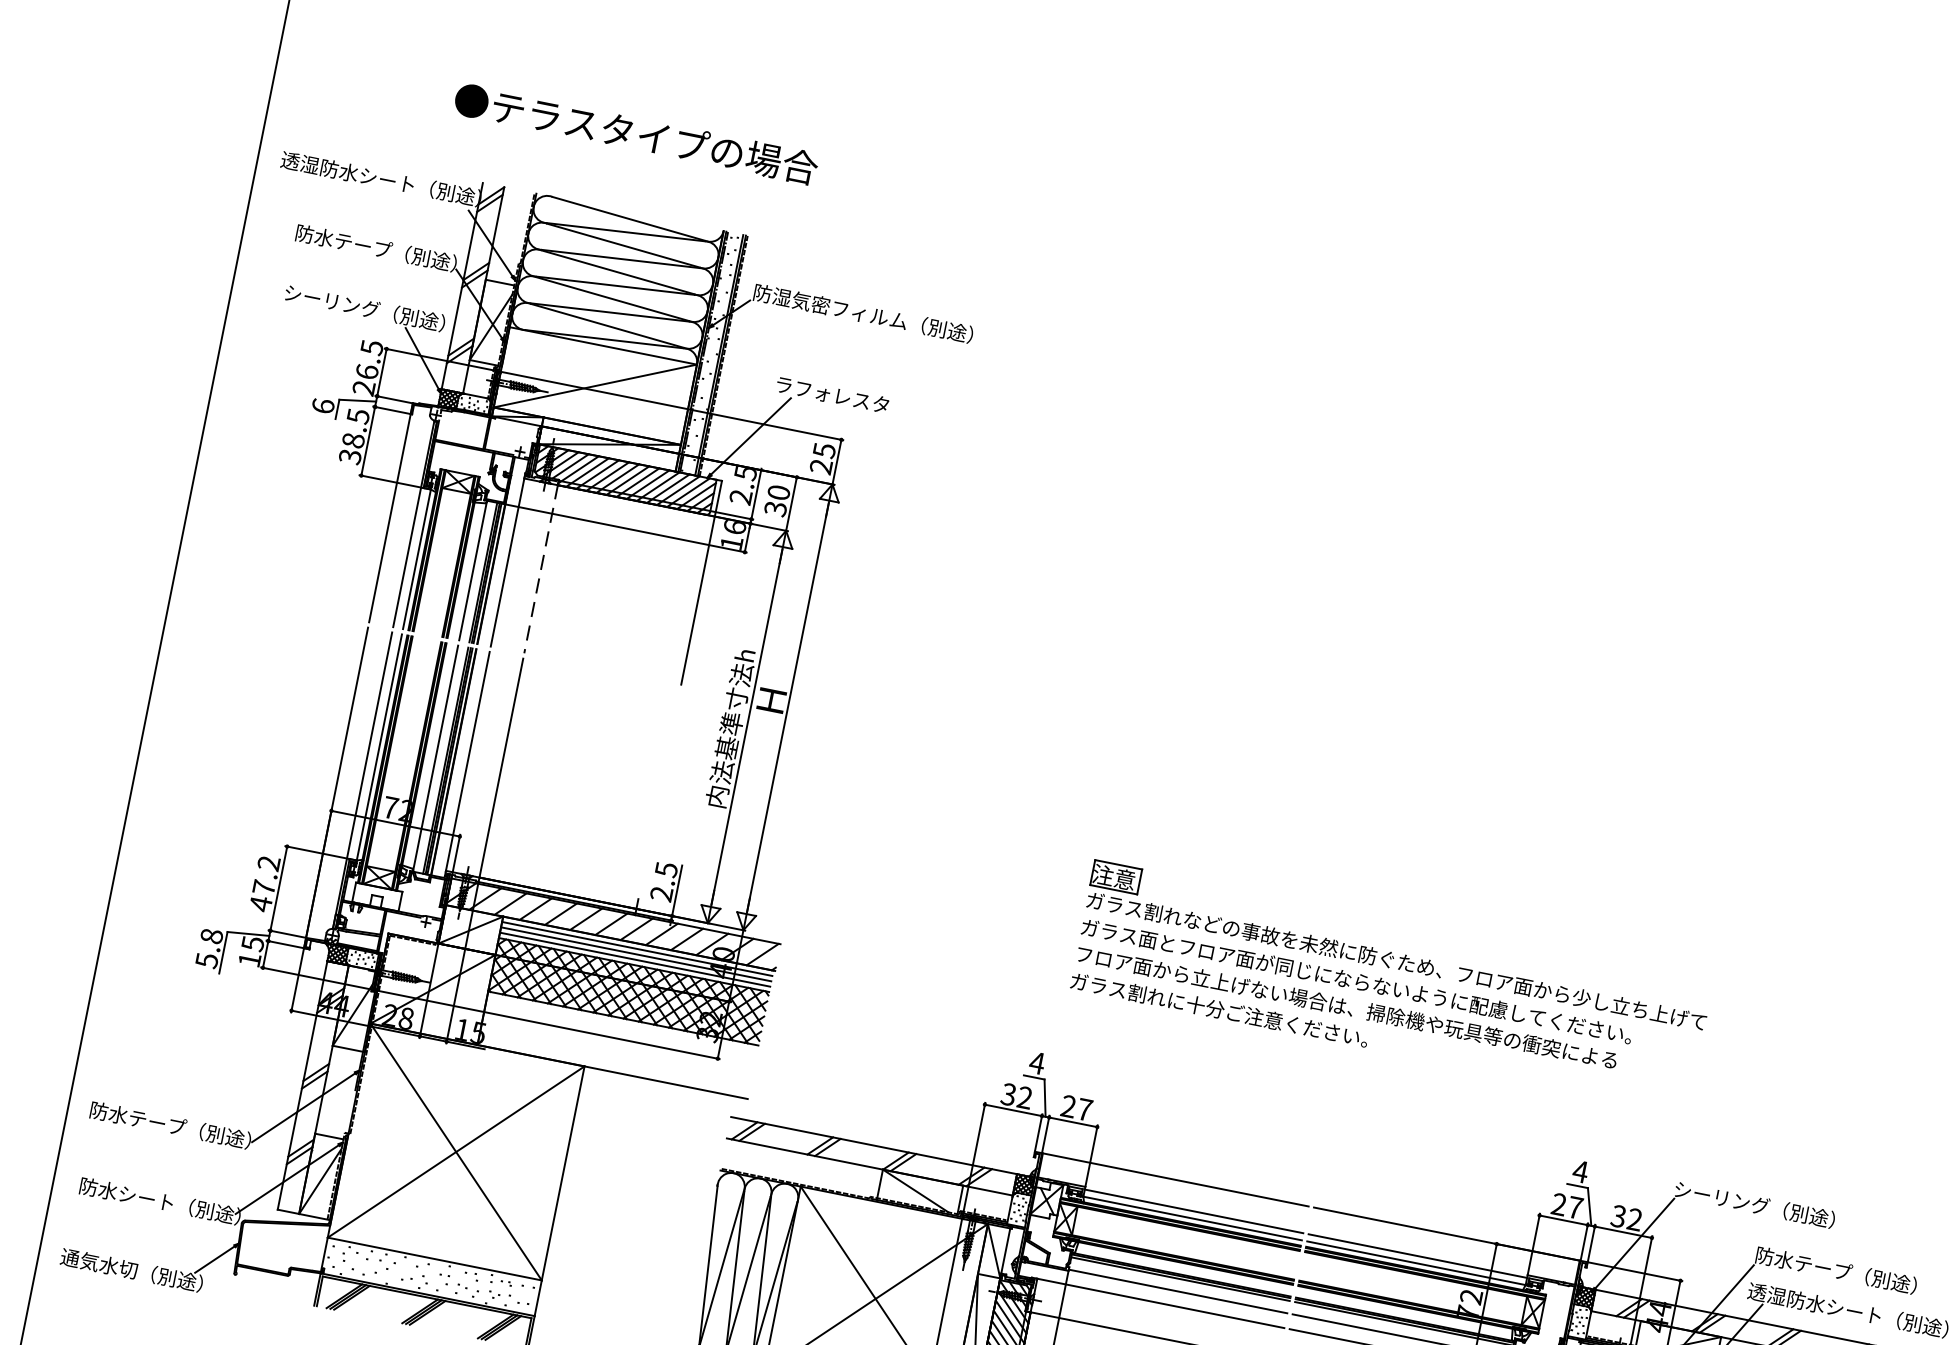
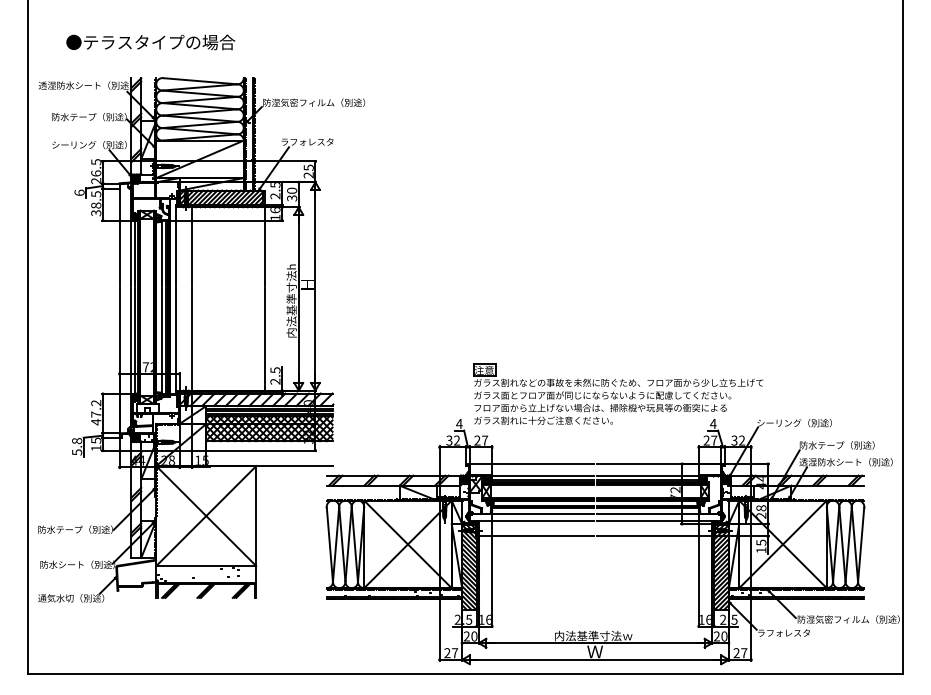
text: (635, 134) -> (150, 42), moved
line: (541, 569) -> (192, 246), dashed -> solid
line: (660, 790) -> (265, 335), added
part: (1391, 983) -> (618, 393), moved

